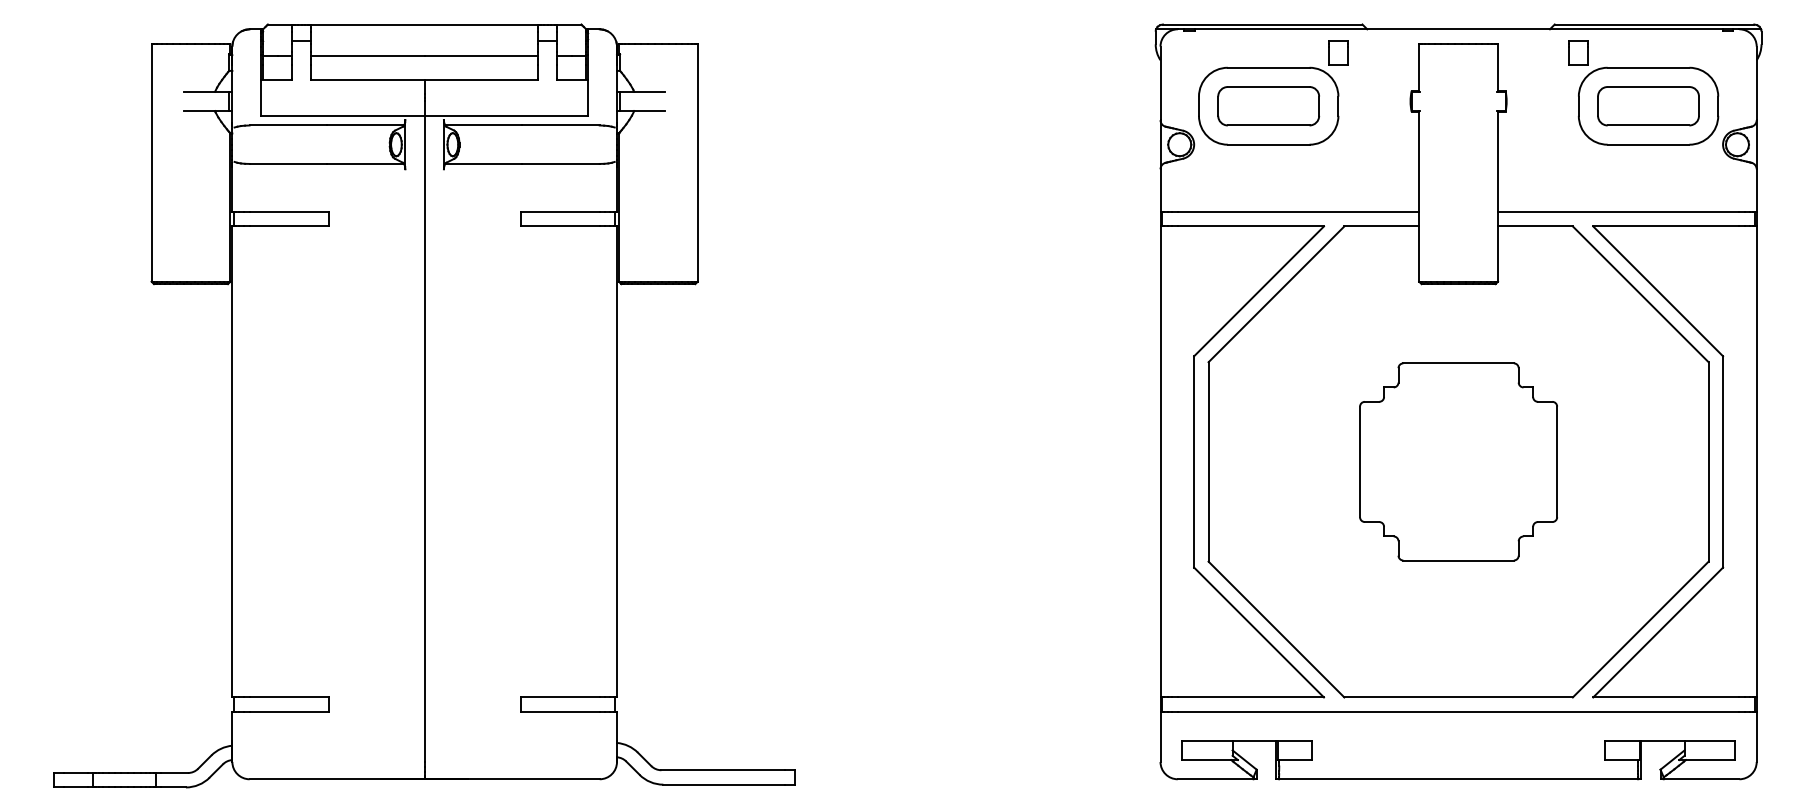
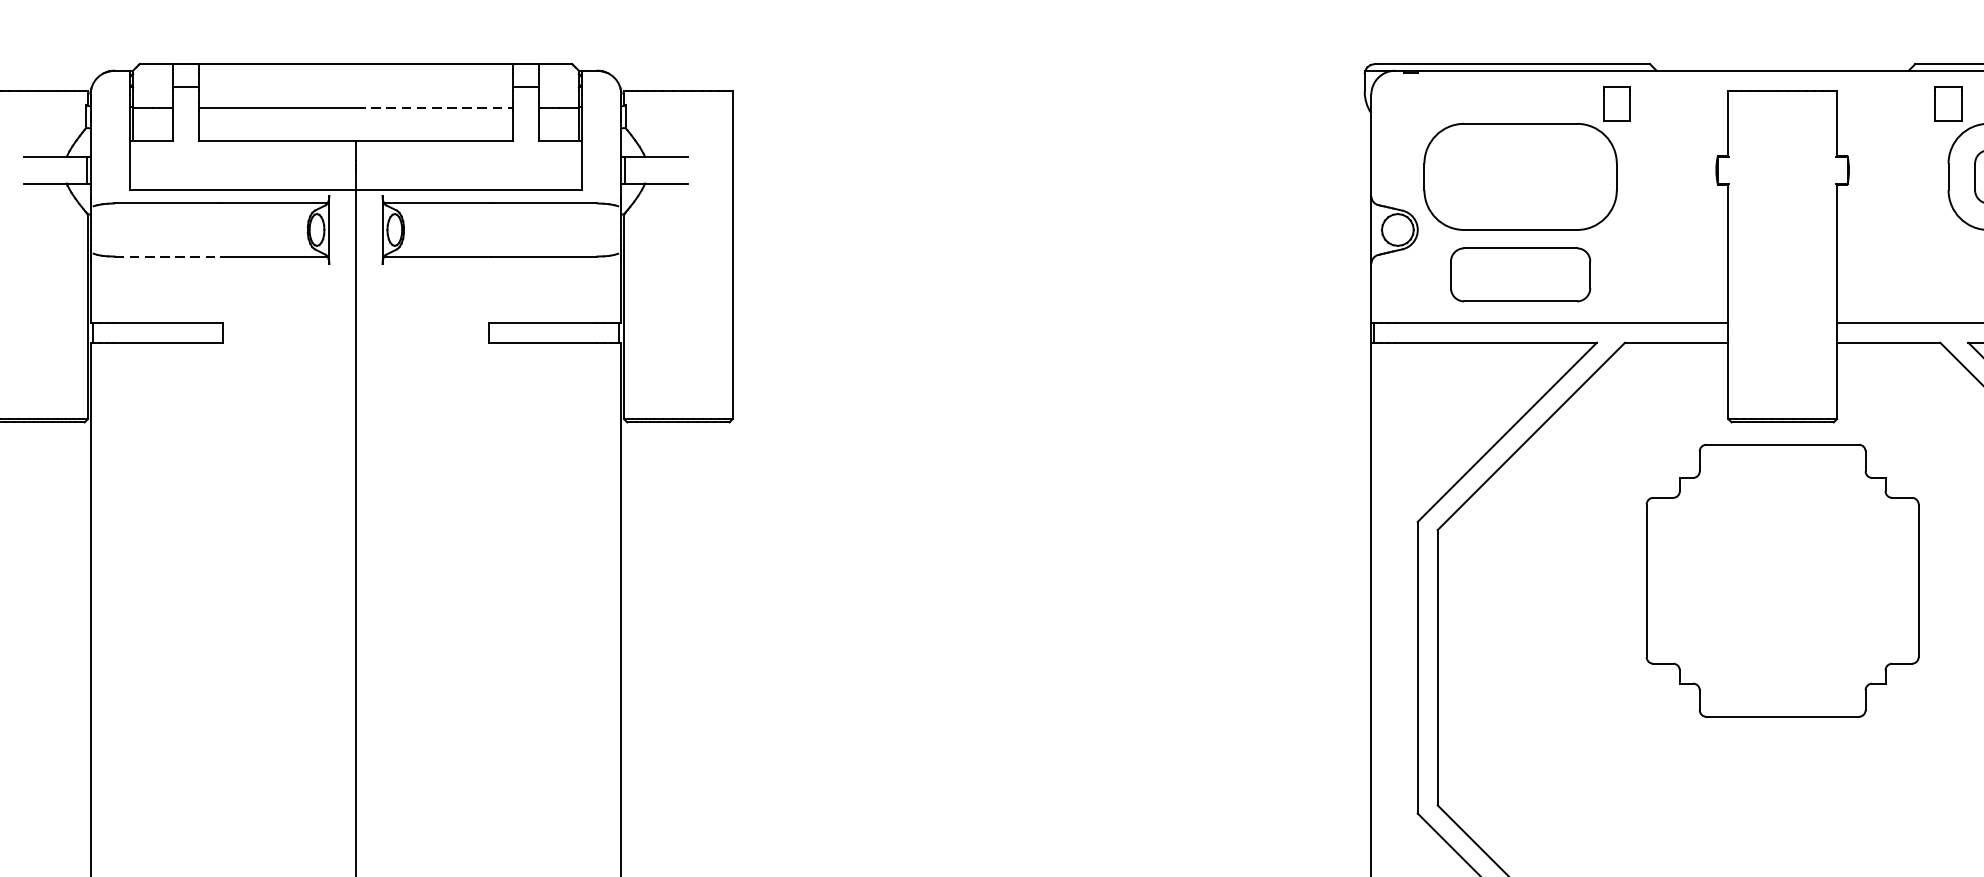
line: (481, 56) -> (434, 108), solid -> dashed
part: (1268, 106) -> (1520, 275), moved
line: (288, 163) -> (168, 255), solid -> dashed
part: (1458, 461) -> (1782, 580), moved

